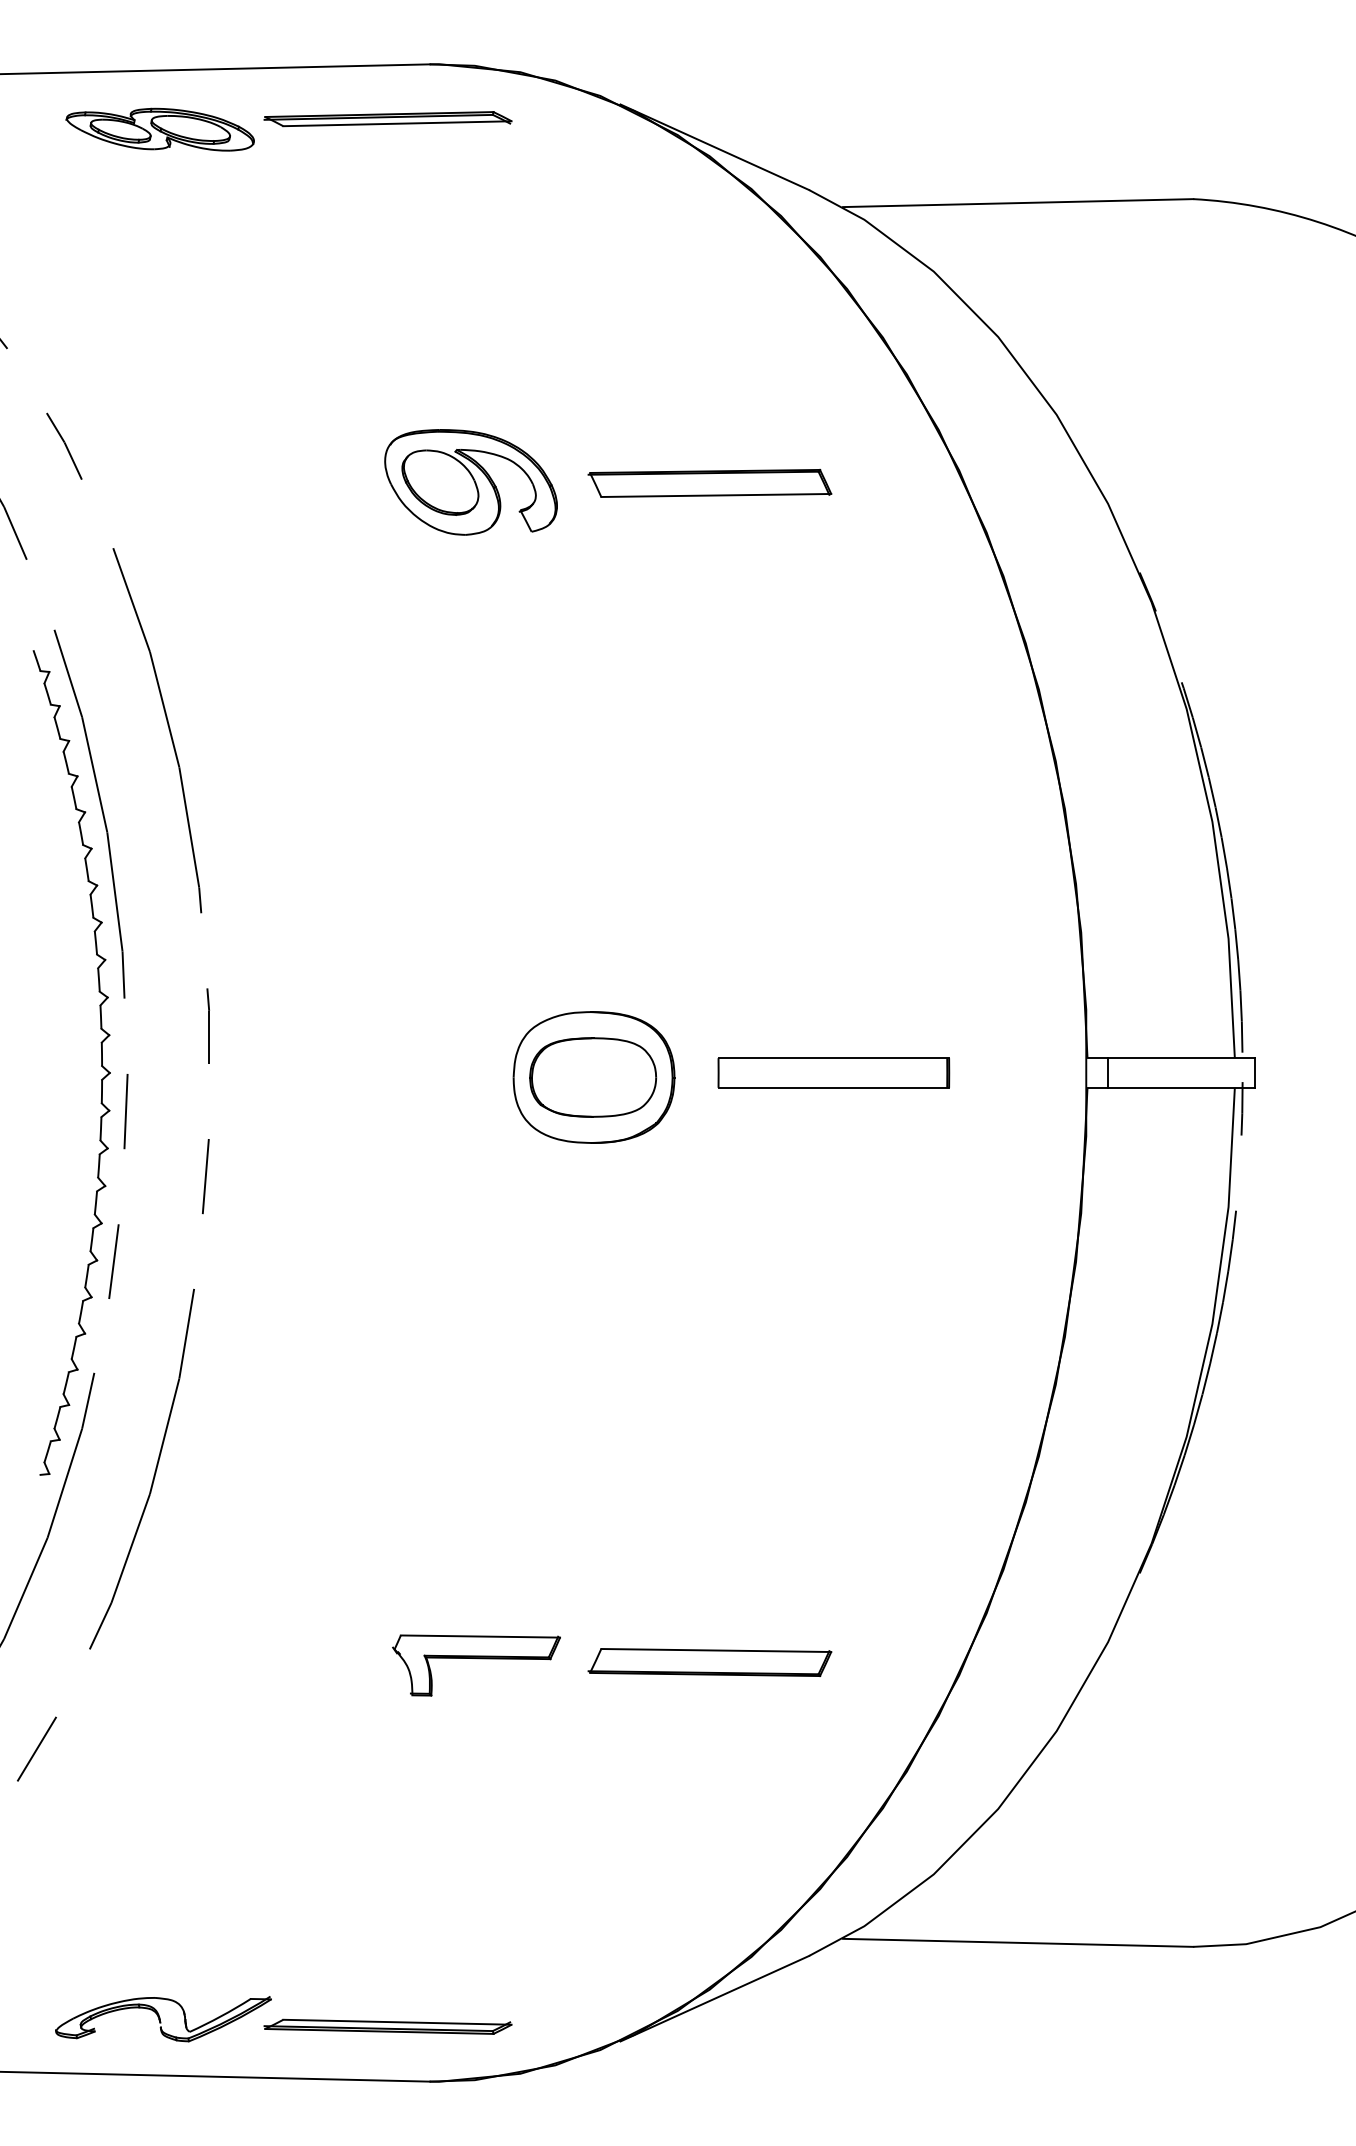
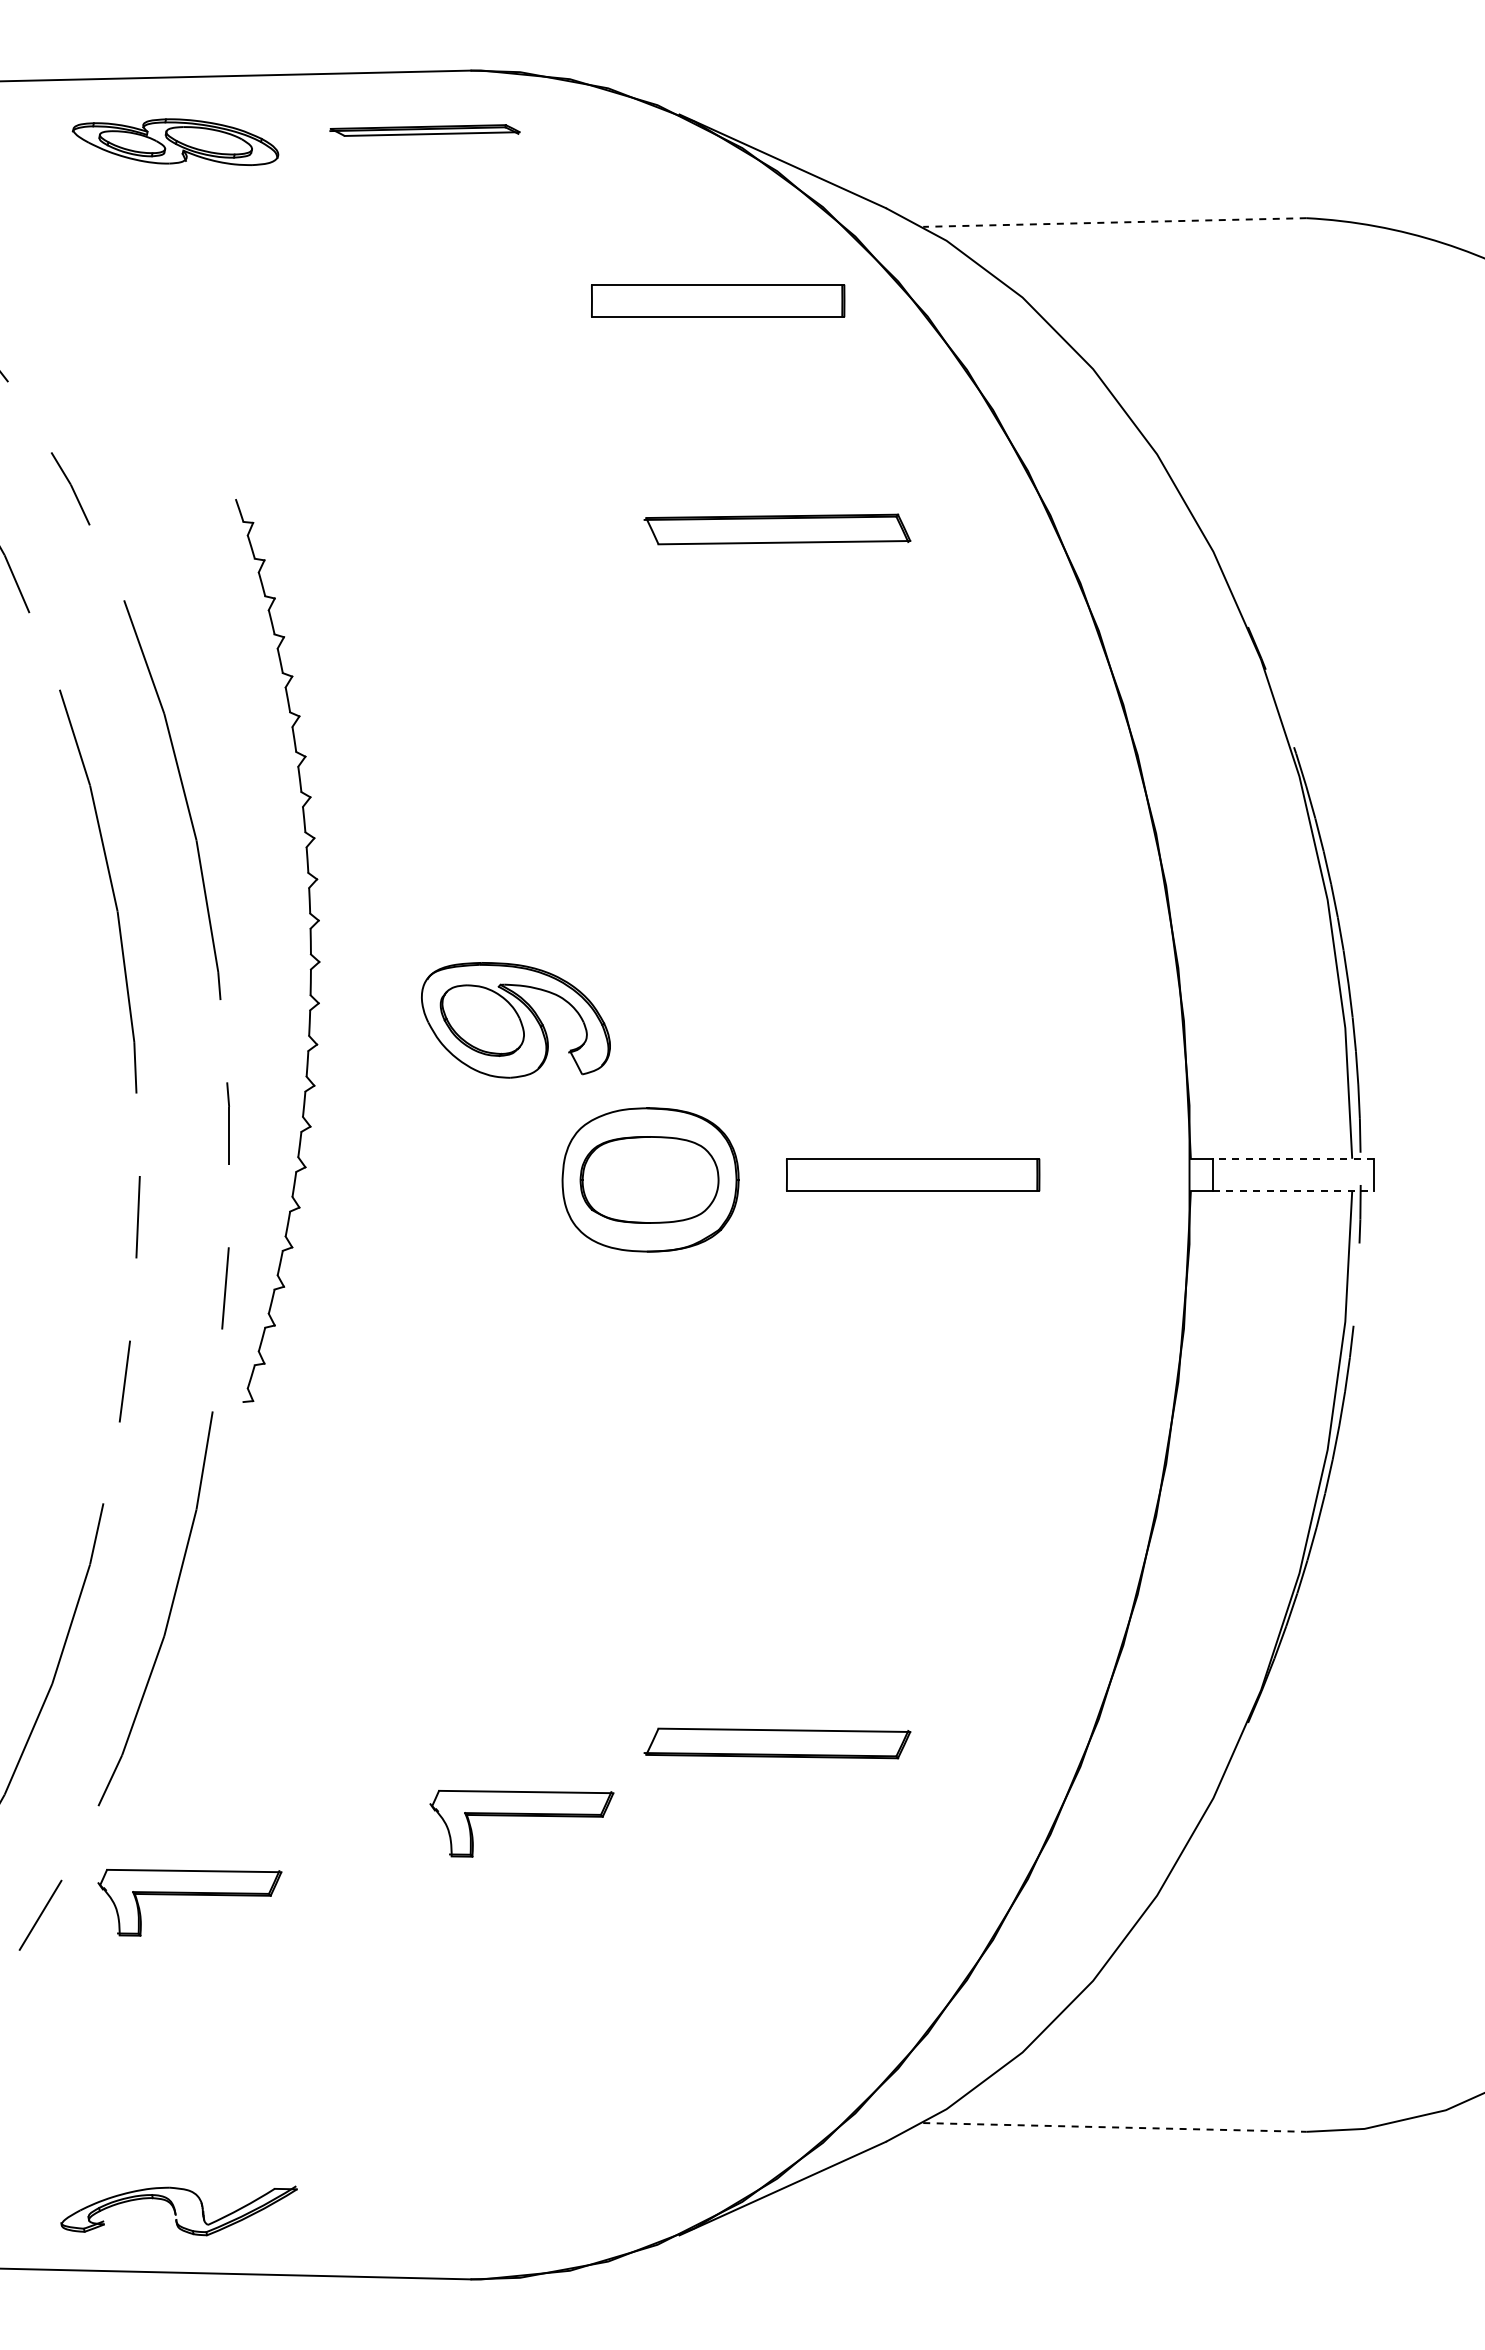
part: (387, 119) -> (424, 130), size x0.7
line: (1017, 203) -> (1114, 222), solid -> dashed
part: (656, 274) -> (718, 300), added
part: (470, 482) -> (515, 1020), moved
line: (1181, 1057) -> (1293, 1158), solid -> dashed
part: (100, 1066) -> (309, 954), moved
line: (1181, 1088) -> (1293, 1191), solid -> dashed
part: (709, 1662) -> (777, 1743), moved
part: (172, 1731) -> (189, 1895), added
line: (1017, 1942) -> (1114, 2127), solid -> dashed
part: (387, 2026) -> (424, 2219), removed

